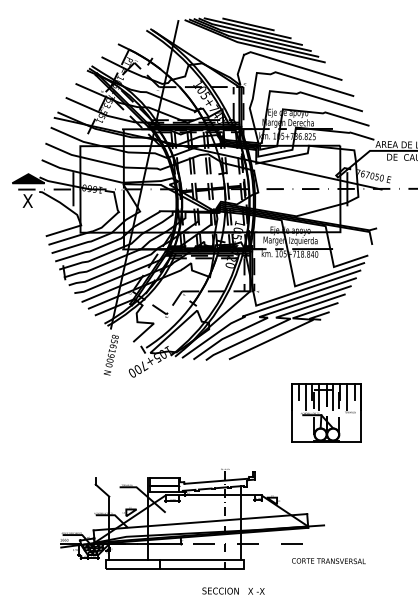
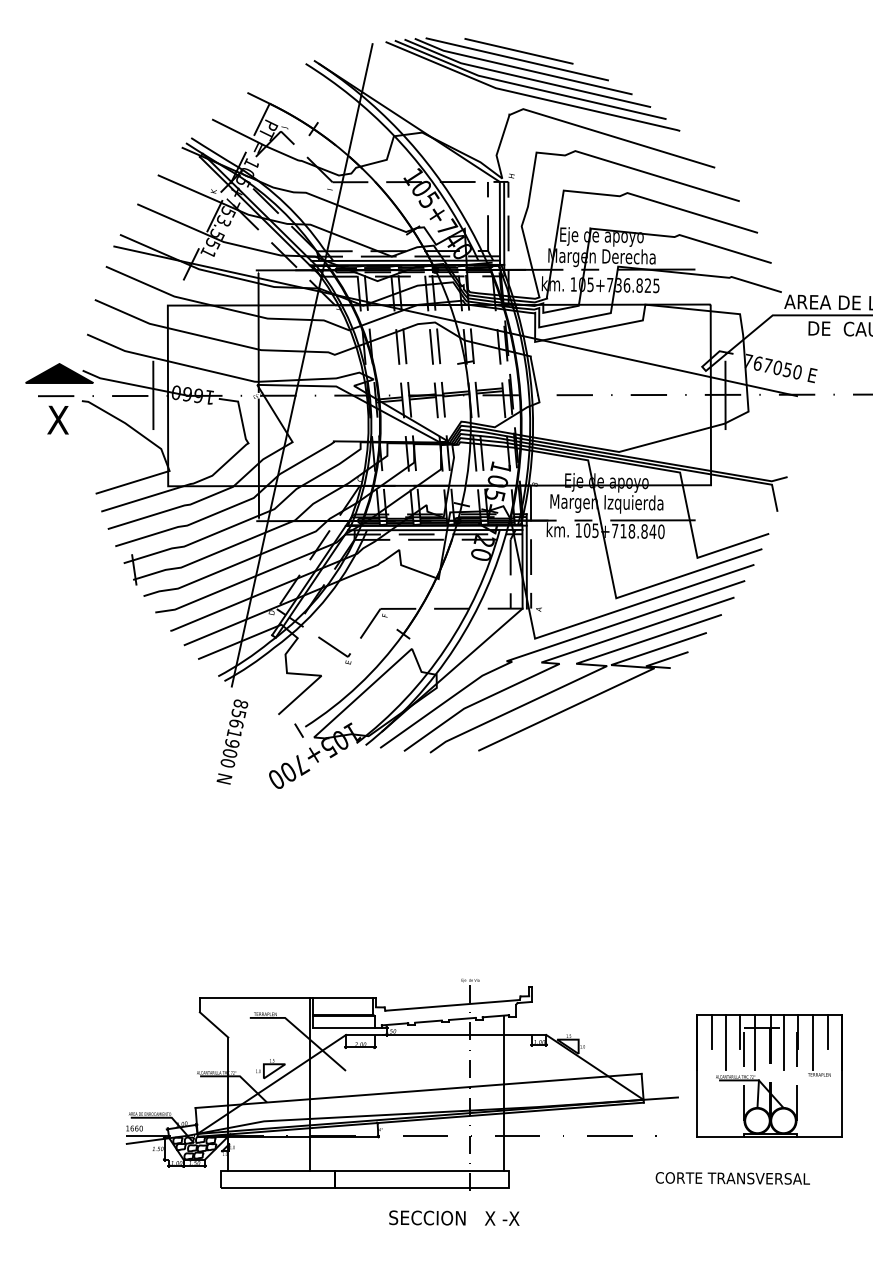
part: (326, 412) -> (769, 1074), moved
line: (122, 477) -> (255, 997), added
text: (328, 561) -> (732, 1179), moved
text: (233, 590) -> (454, 1216), moved

